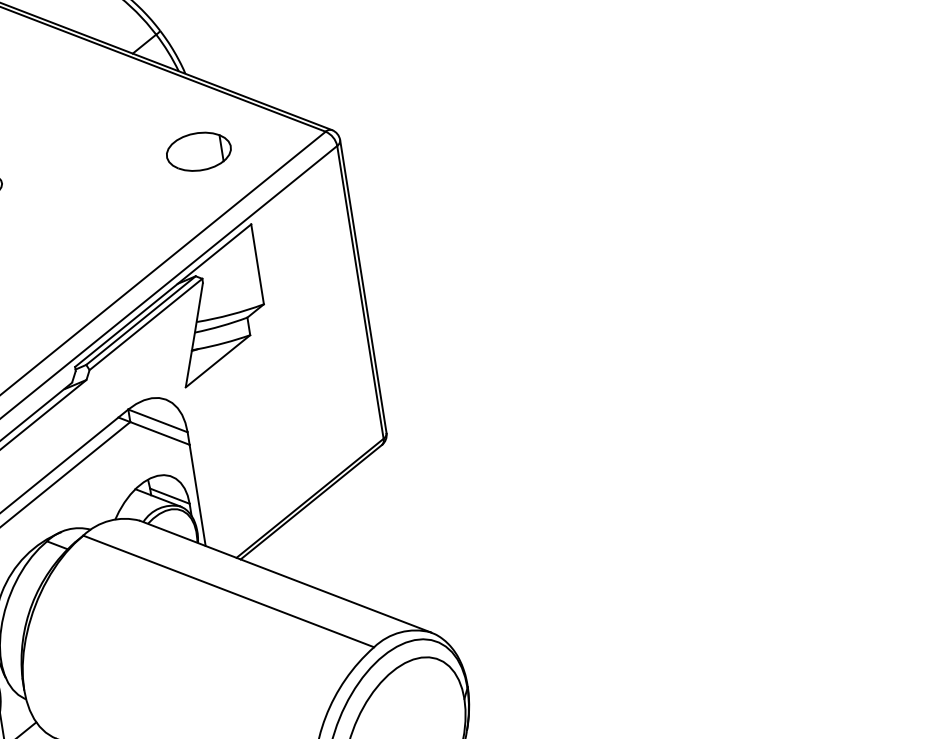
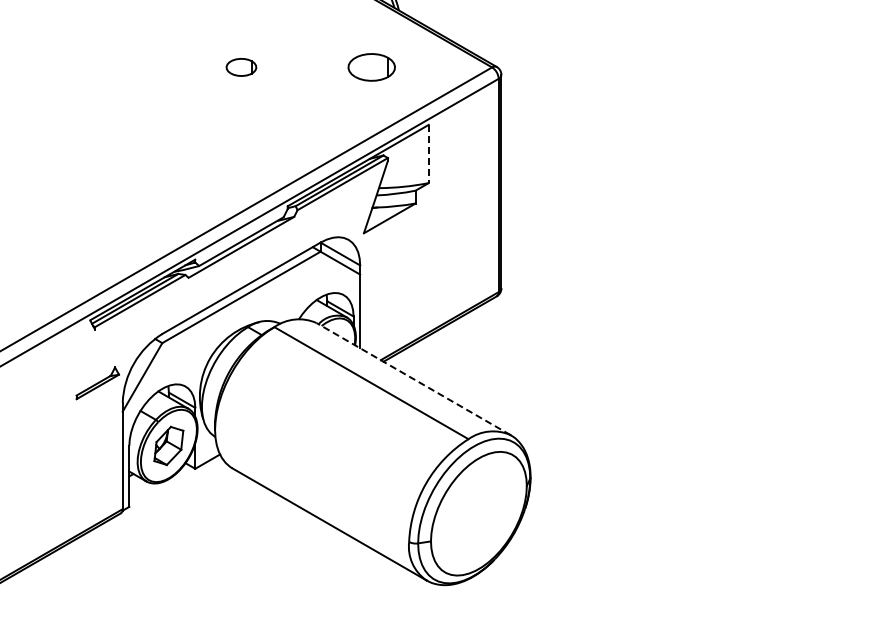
part: (198, 151) -> (371, 67), moved
line: (257, 265) -> (428, 154), solid -> dashed
line: (285, 575) -> (413, 378), solid -> dashed

